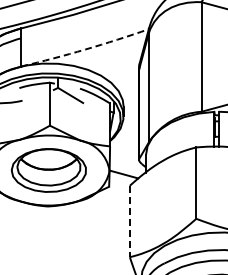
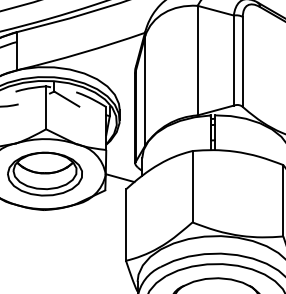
arc: (85, 49) -> (81, 53), dashed -> solid
line: (130, 221) -> (126, 225), dashed -> solid

